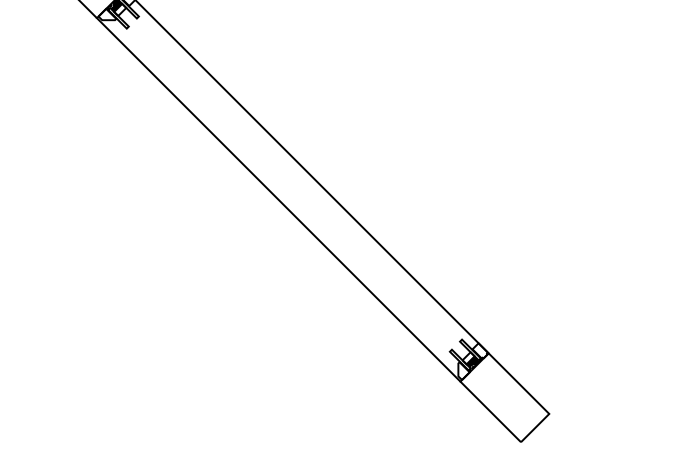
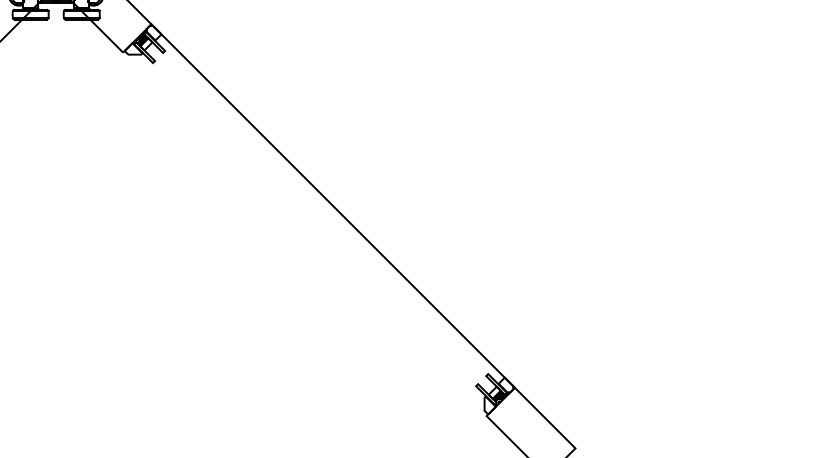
line: (278, 200) -> (304, 234), removed

